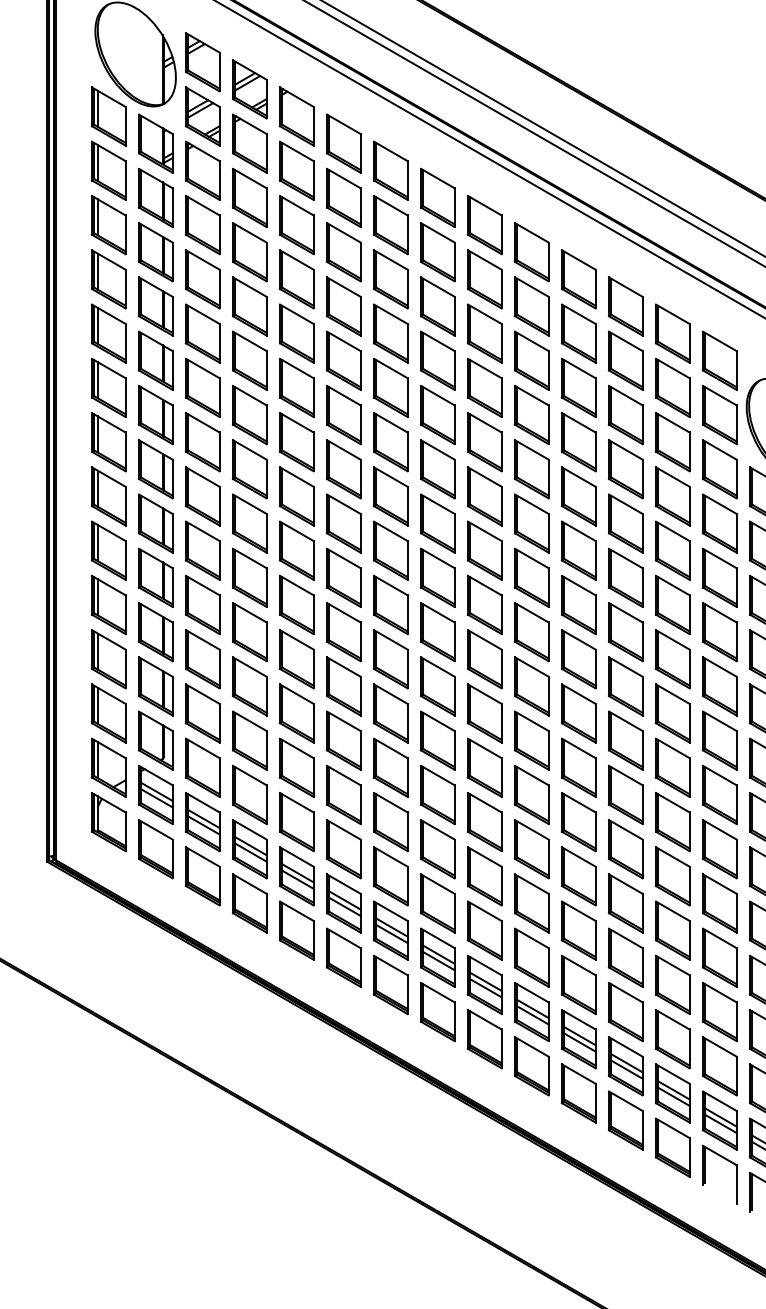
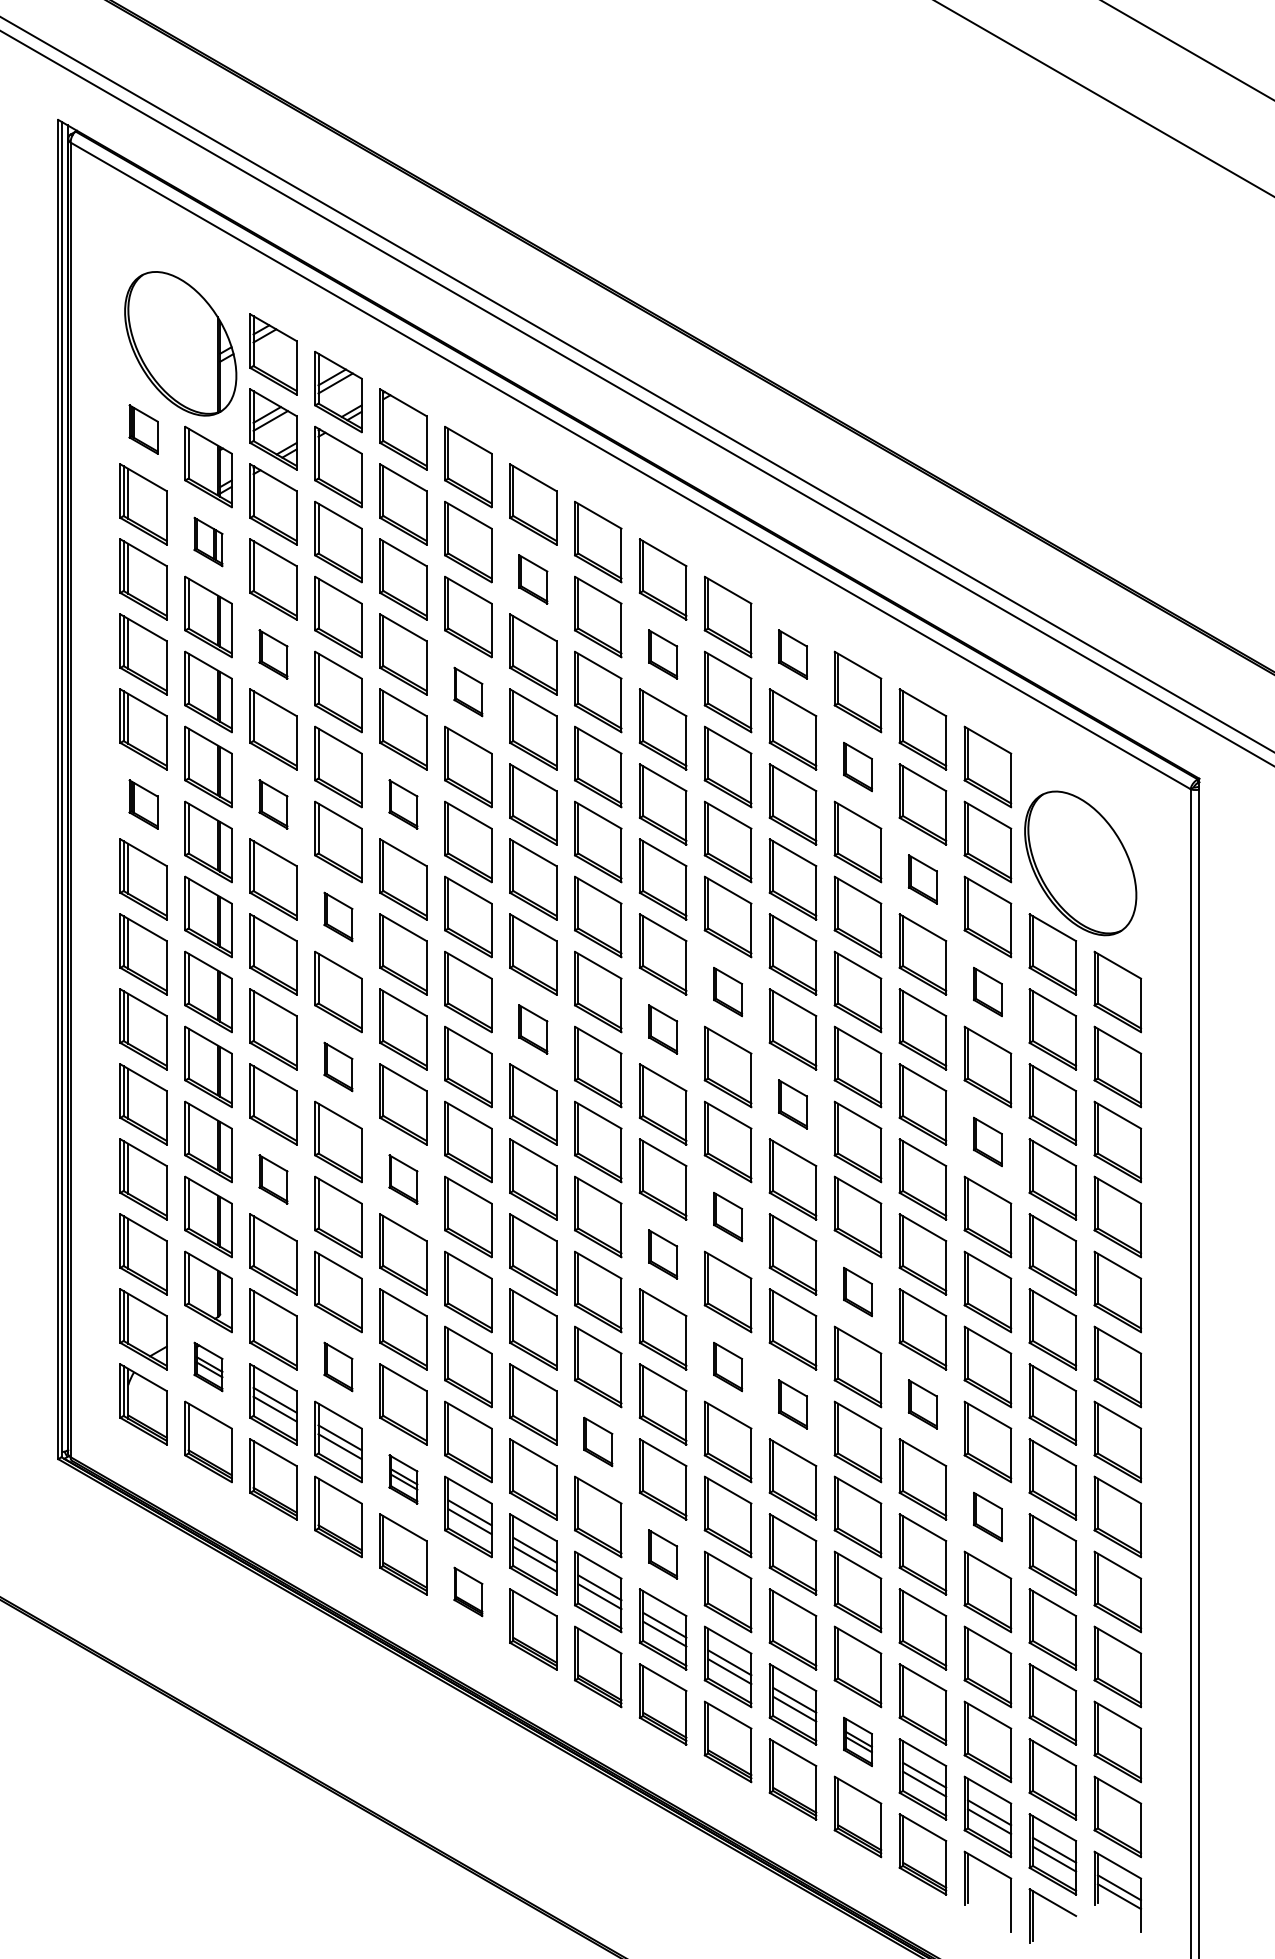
part: (108, 116) -> (143, 429), size x0.6
part: (155, 197) -> (208, 541), size x0.6
part: (390, 225) -> (533, 579), size x0.6
part: (202, 279) -> (273, 654), size x0.6
part: (484, 279) -> (662, 654), size x0.6
part: (578, 279) -> (792, 654), size x0.6
part: (343, 306) -> (468, 691), size x0.6
part: (625, 360) -> (857, 766), size x0.6
part: (108, 387) -> (143, 804), size x0.6
part: (202, 387) -> (273, 804), size x0.6
part: (296, 387) -> (403, 804), size x0.6
part: (672, 442) -> (922, 879), size x0.6
part: (249, 468) -> (338, 916), size x0.6
part: (531, 523) -> (727, 991), size x0.6
part: (719, 523) -> (987, 991), size x0.6
part: (390, 550) -> (533, 1029), size x0.6
part: (484, 550) -> (662, 1029), size x0.6
part: (249, 577) -> (338, 1066), size x0.6
part: (578, 605) -> (792, 1104), size x0.6
part: (719, 631) -> (987, 1141), size x0.6
part: (202, 659) -> (273, 1179), size x0.6
part: (296, 659) -> (403, 1179), size x0.6
part: (531, 686) -> (727, 1216), size x0.6
part: (484, 713) -> (662, 1254), size x0.6
part: (625, 740) -> (857, 1291), size x0.6
part: (155, 794) -> (208, 1366), size x0.6
part: (249, 794) -> (338, 1366), size x0.6
part: (531, 794) -> (727, 1366), size x0.6
part: (578, 822) -> (792, 1404), size x0.6
part: (672, 822) -> (922, 1404), size x0.6
part: (437, 848) -> (598, 1441), size x0.6
part: (296, 876) -> (403, 1479), size x0.6
part: (719, 903) -> (987, 1516), size x0.6
part: (484, 930) -> (662, 1554), size x0.6
part: (343, 957) -> (468, 1591), size x0.6
part: (625, 1066) -> (857, 1741), size x0.6

